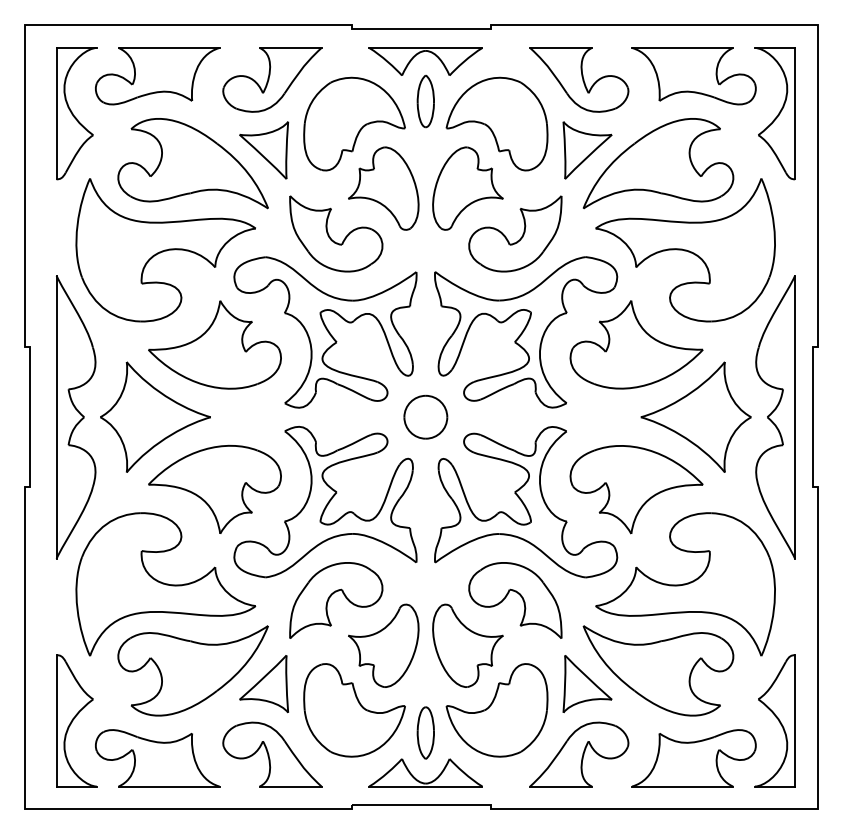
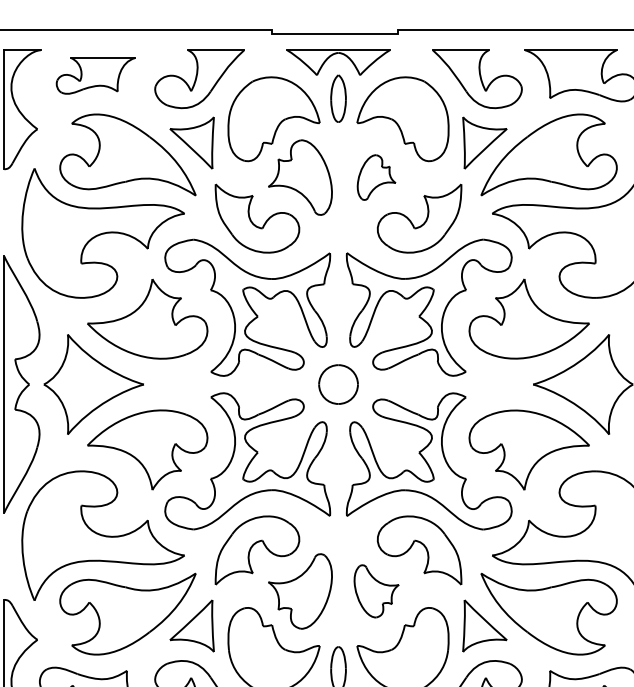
part: (157, 76) -> (95, 76), size x0.7
part: (467, 188) -> (376, 177), size x0.6
part: (467, 645) -> (376, 591), size x0.7

